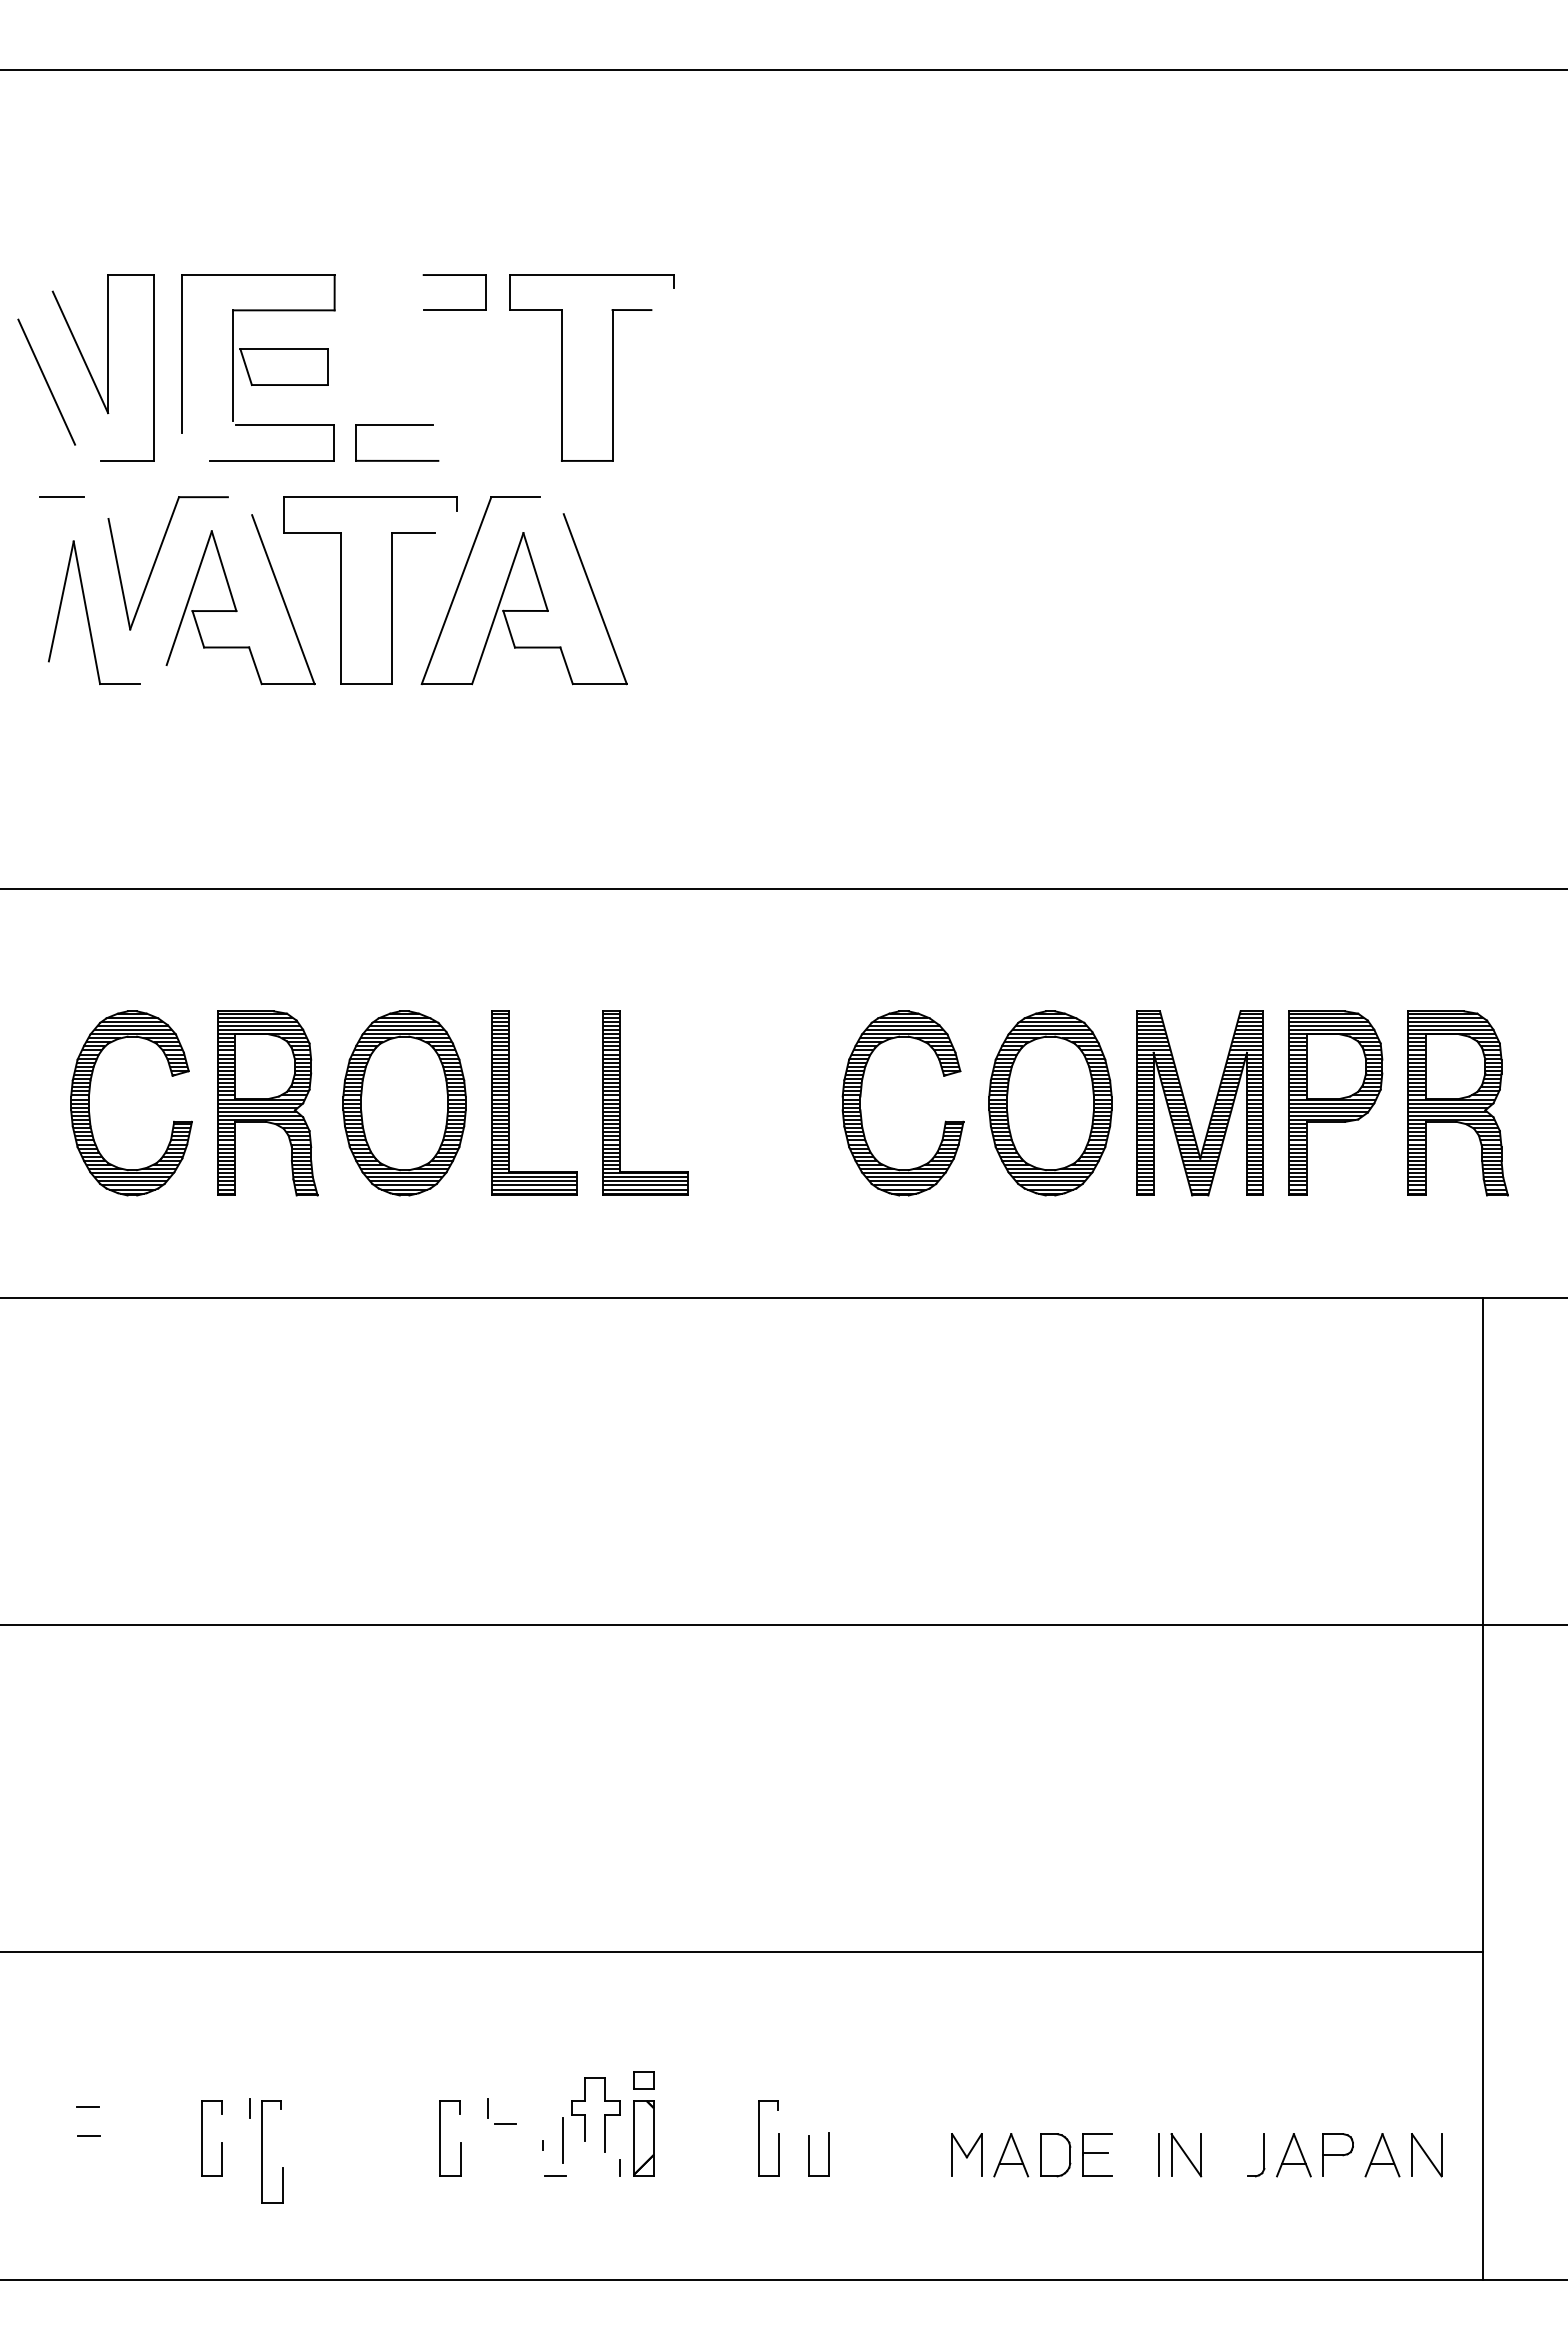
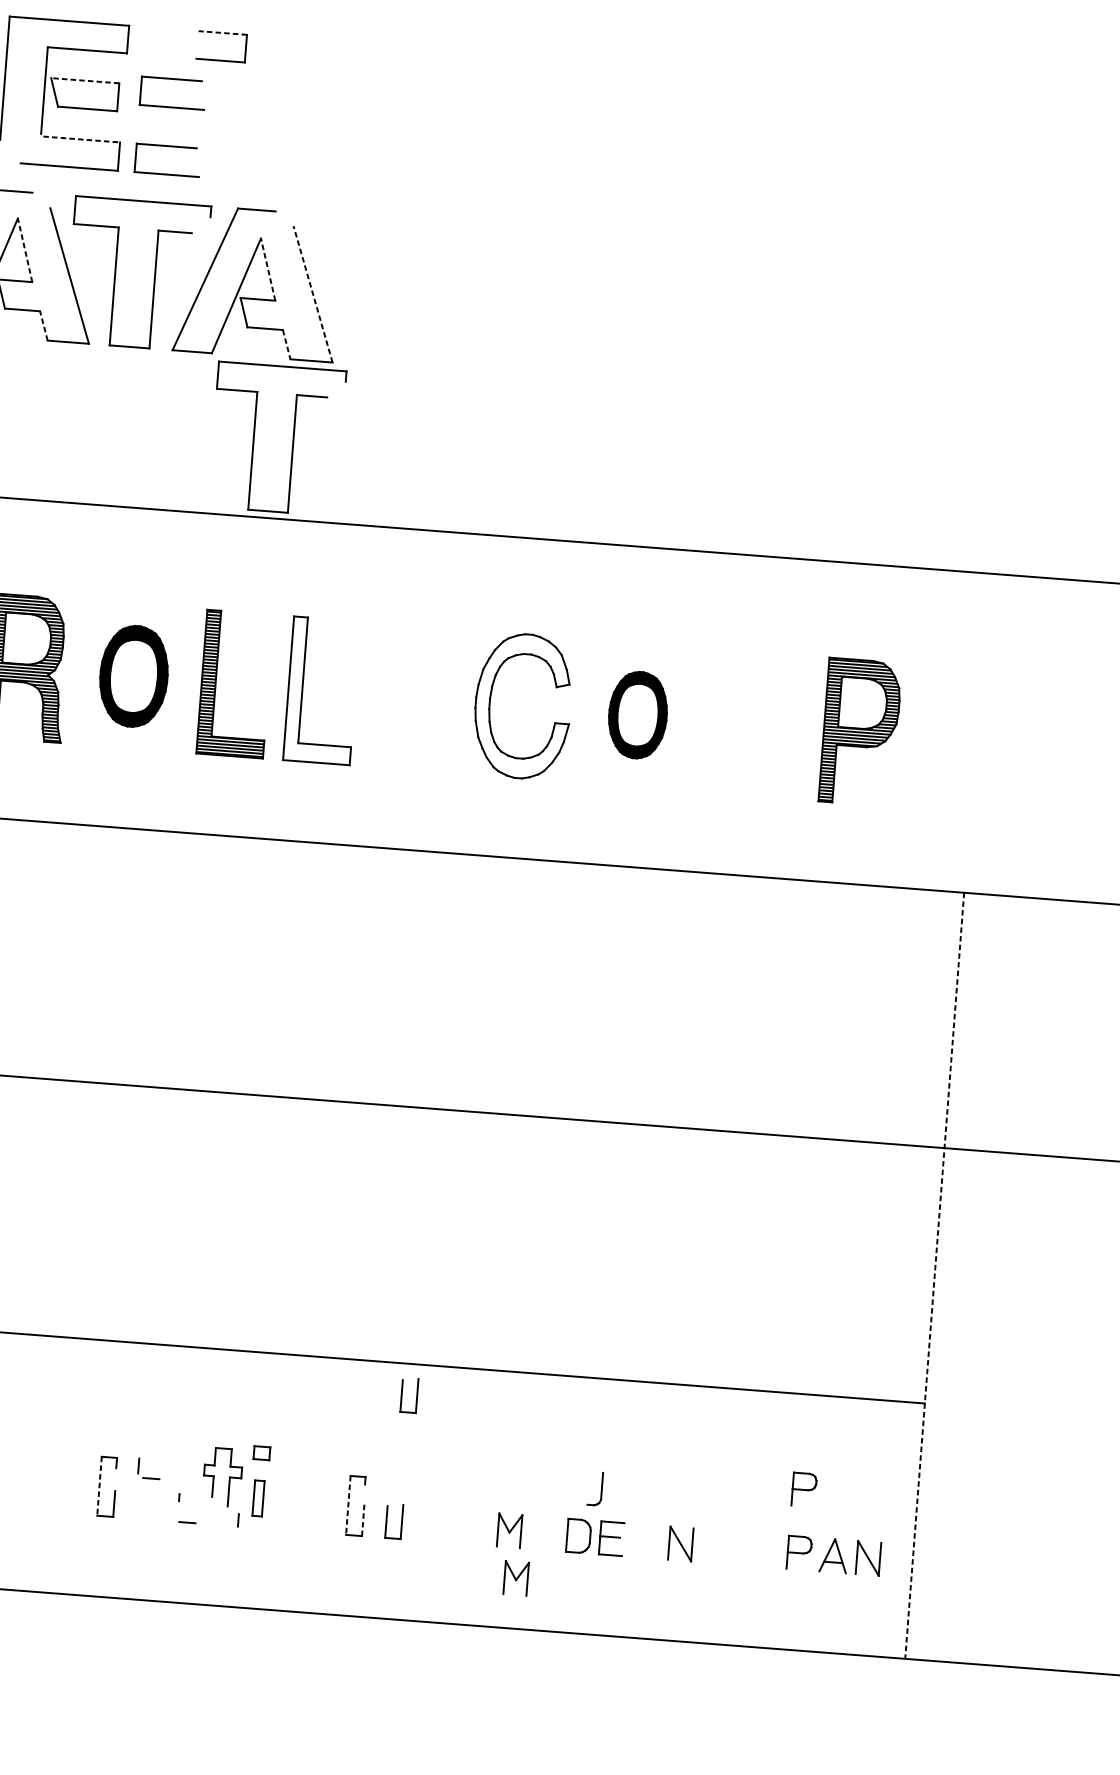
line: (454, 275) -> (222, 33), solid -> dashed
part: (397, 339) -> (174, 79), added
line: (284, 349) -> (85, 80), solid -> dashed
part: (612, 367) -> (293, 439), moved
line: (285, 424) -> (81, 139), solid -> dashed
line: (224, 571) -> (25, 250), solid -> dashed
line: (535, 572) -> (268, 269), solid -> dashed
line: (595, 599) -> (313, 294), solid -> dashed
line: (255, 665) -> (43, 325), solid -> dashed
line: (566, 666) -> (286, 345), solid -> dashed
part: (404, 1103) -> (133, 676), size x0.7
hatch: (645, 1103) -> (321, 690), removed
hatch: (902, 1103) -> (522, 706), removed
part: (1050, 1103) -> (637, 715), size x0.6
part: (1457, 1103) -> (955, 739), removed
part: (1187, 1107) -> (744, 726), removed
line: (1483, 1788) -> (934, 1275), solid -> dashed
part: (816, 1992) -> (402, 1394), added
part: (1337, 2073) -> (803, 1489), added
line: (440, 2138) -> (99, 1486), solid -> dashed
part: (643, 2138) -> (258, 1498), size x0.6
line: (758, 2138) -> (348, 1505), solid -> dashed
line: (563, 2140) -> (195, 1495), removed
line: (779, 2154) -> (363, 1519), solid -> dashed
part: (1011, 2155) -> (544, 1533), removed
line: (1158, 2155) -> (659, 1542), removed
part: (1263, 2155) -> (601, 1489), moved
part: (1293, 2155) -> (764, 1550), removed
part: (979, 2214) -> (515, 1577), added

